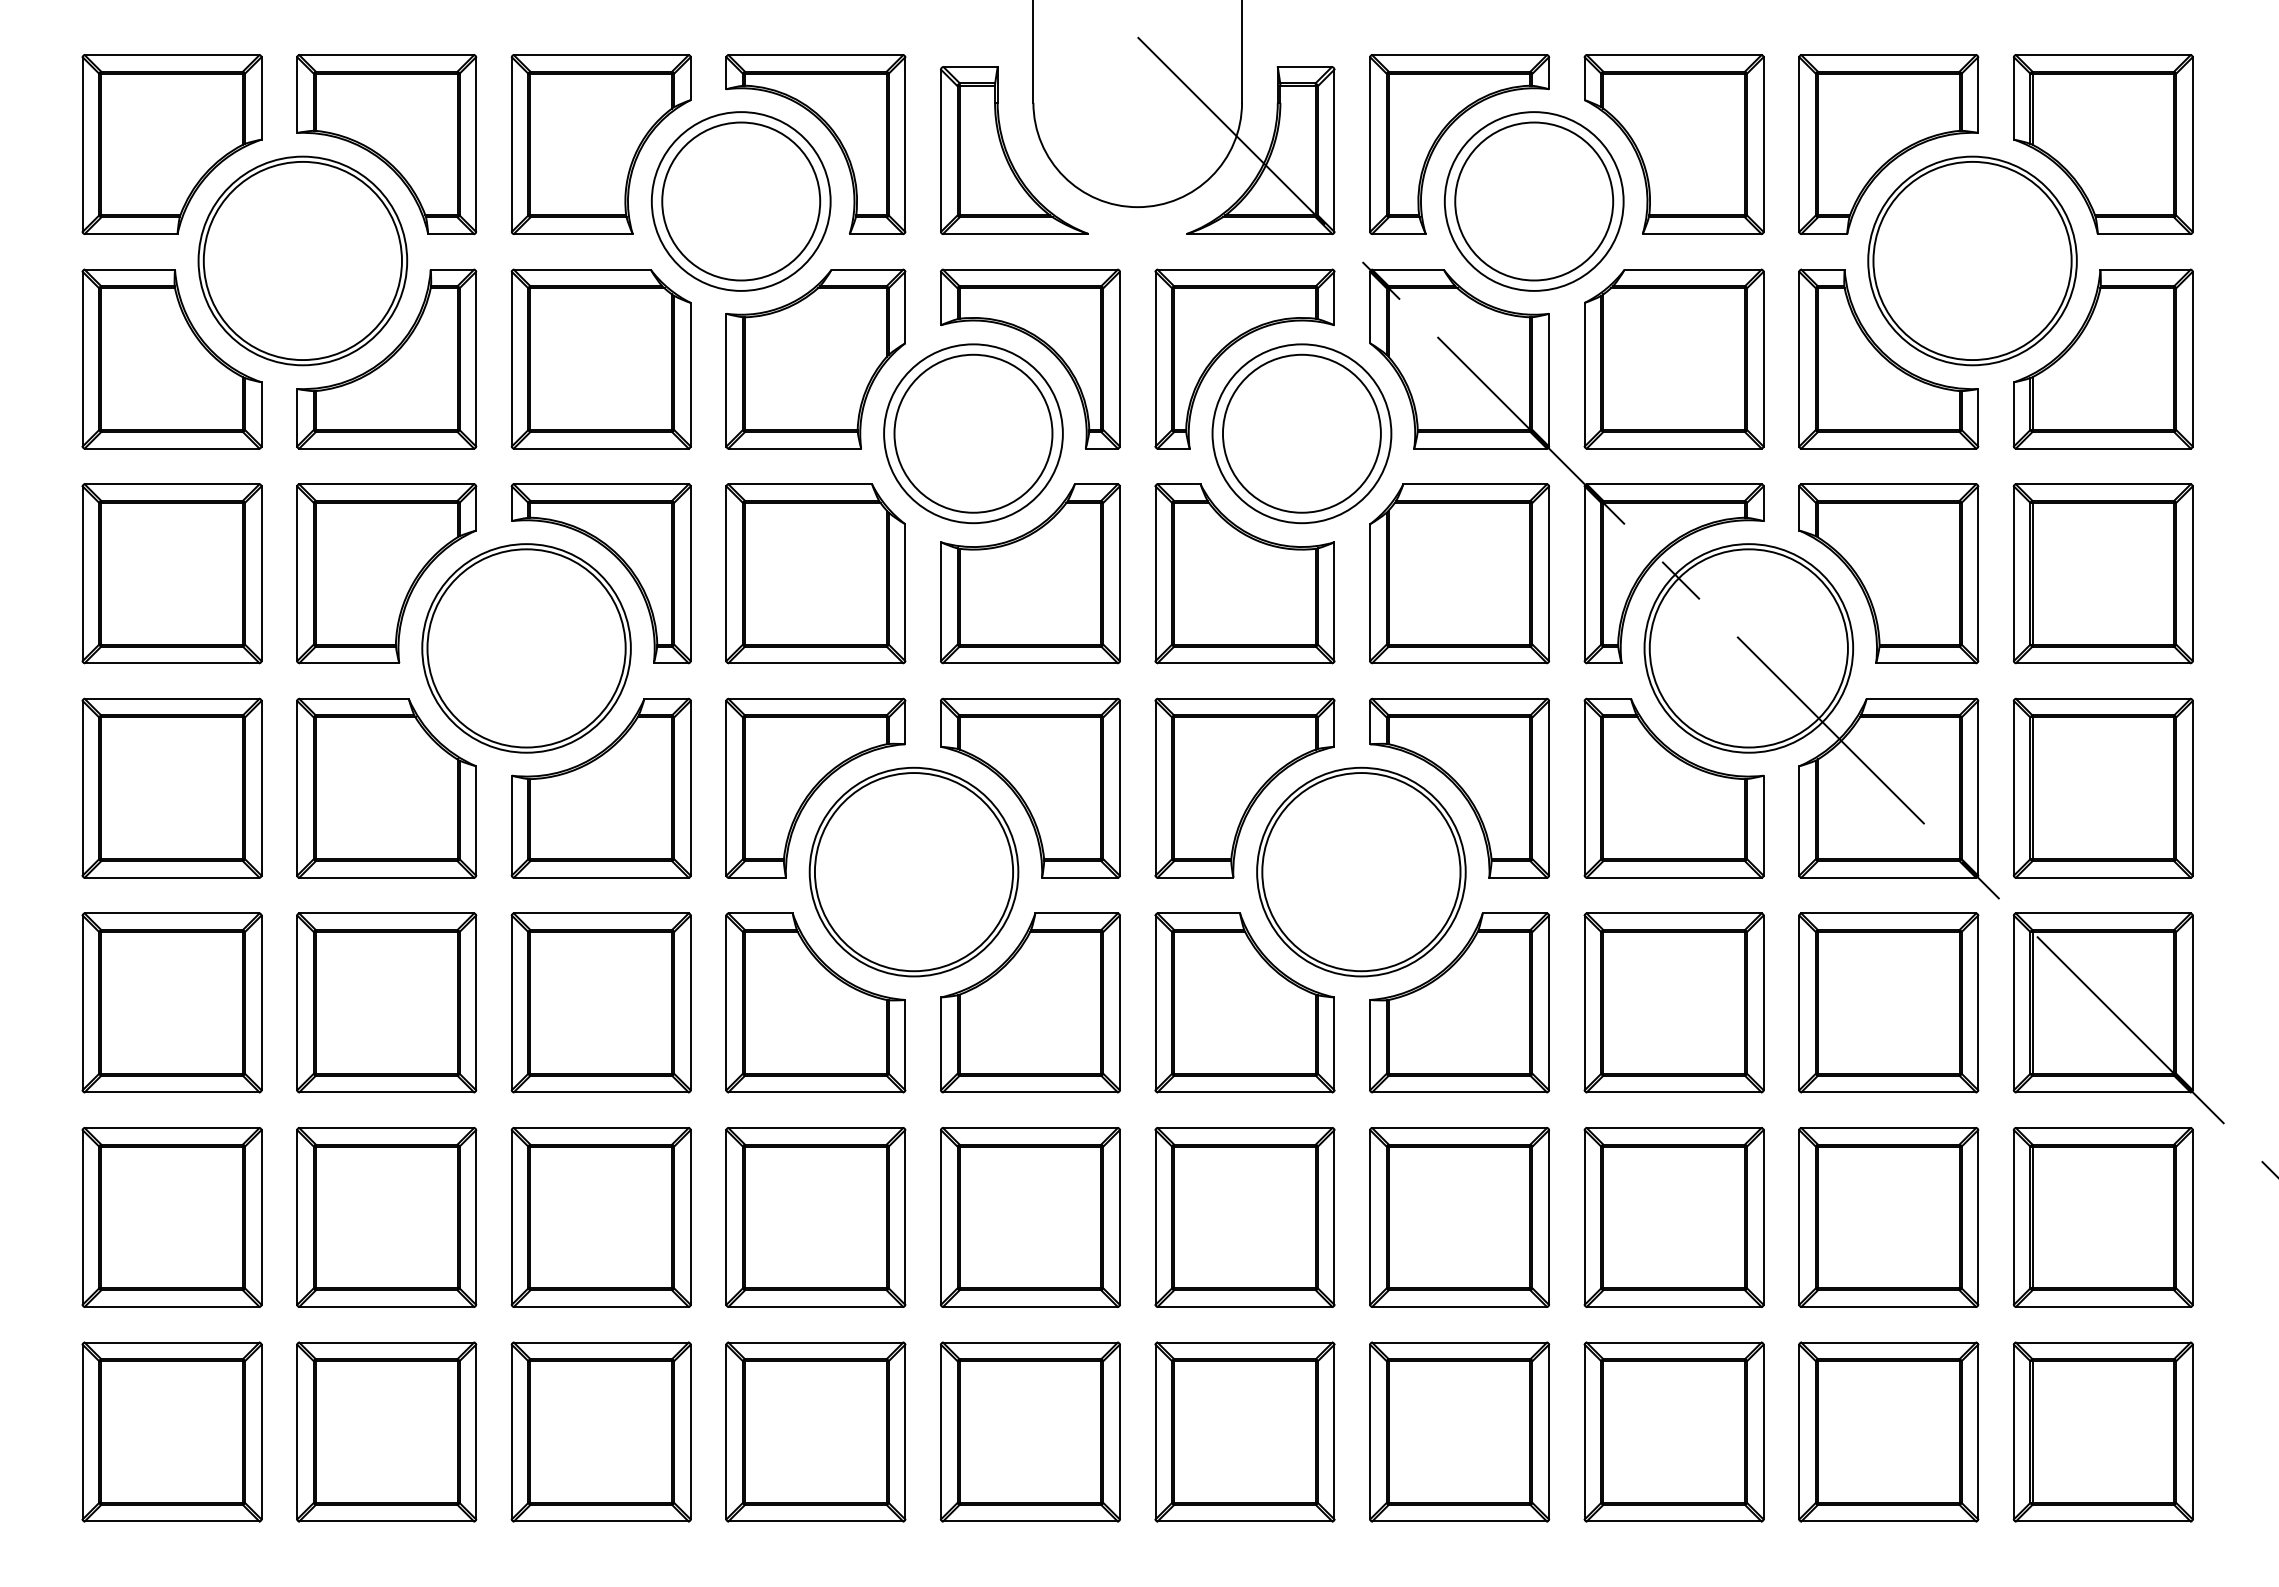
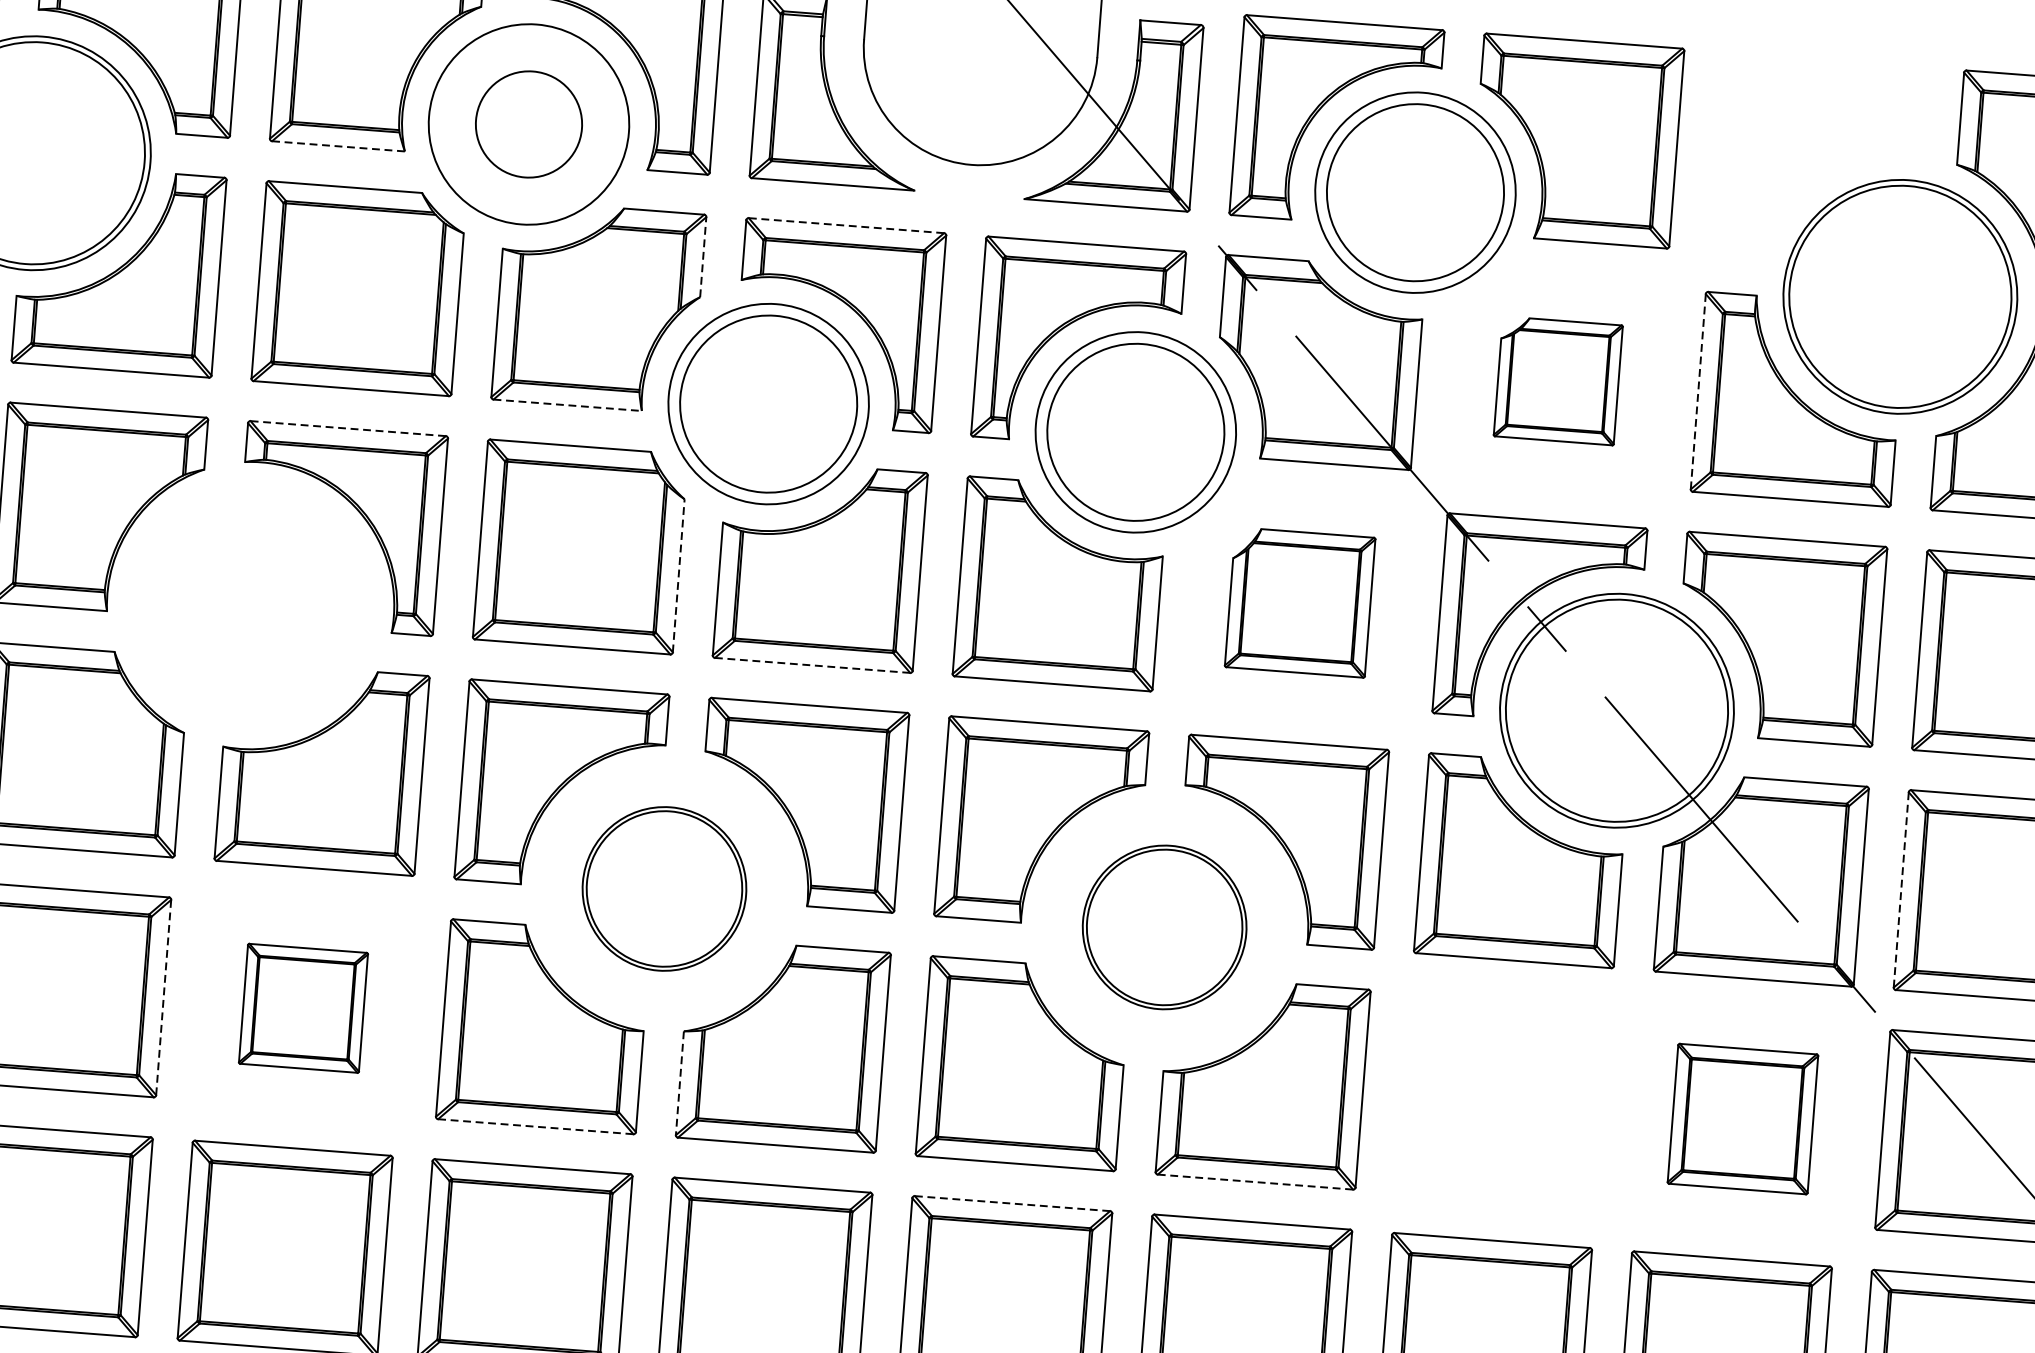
part: (1888, 144) -> (1816, 159), removed
circle: (741, 201) -> (529, 124), size x0.6
line: (573, 233) -> (338, 145), solid -> dashed
line: (1029, 269) -> (845, 225), solid -> dashed
line: (905, 307) -> (703, 257), solid -> dashed
part: (1673, 358) -> (1557, 380), size x0.6
line: (1799, 359) -> (1698, 392), solid -> dashed
line: (795, 448) -> (568, 405), solid -> dashed
line: (600, 484) -> (347, 428), solid -> dashed
part: (1459, 573) -> (1299, 602), size x0.7
line: (905, 592) -> (679, 575), solid -> dashed
part: (526, 648) -> (250, 605), removed
line: (1030, 663) -> (812, 665), solid -> dashed
line: (2013, 788) -> (1900, 890), solid -> dashed
part: (913, 871) -> (663, 888), size x0.7
part: (1361, 871) -> (1164, 926), size x0.7
line: (476, 1002) -> (164, 997), solid -> dashed
part: (600, 1002) -> (302, 1007), size x0.6
part: (1673, 1002) -> (1502, 1100), removed
part: (1888, 1002) -> (1742, 1118), size x0.7
line: (941, 1044) -> (680, 1084), solid -> dashed
line: (816, 1092) -> (536, 1126), solid -> dashed
line: (1460, 1092) -> (1256, 1182), solid -> dashed
line: (1244, 1128) -> (1011, 1204), solid -> dashed

